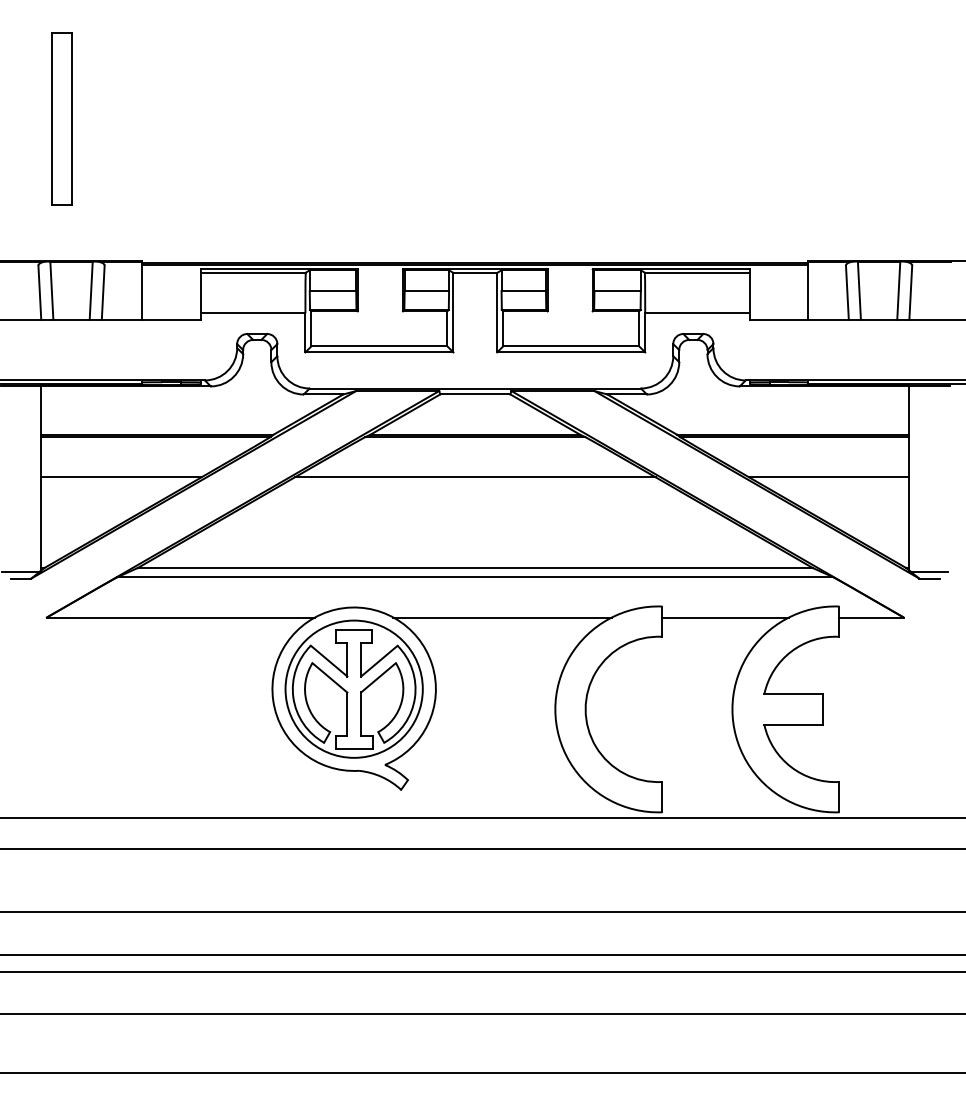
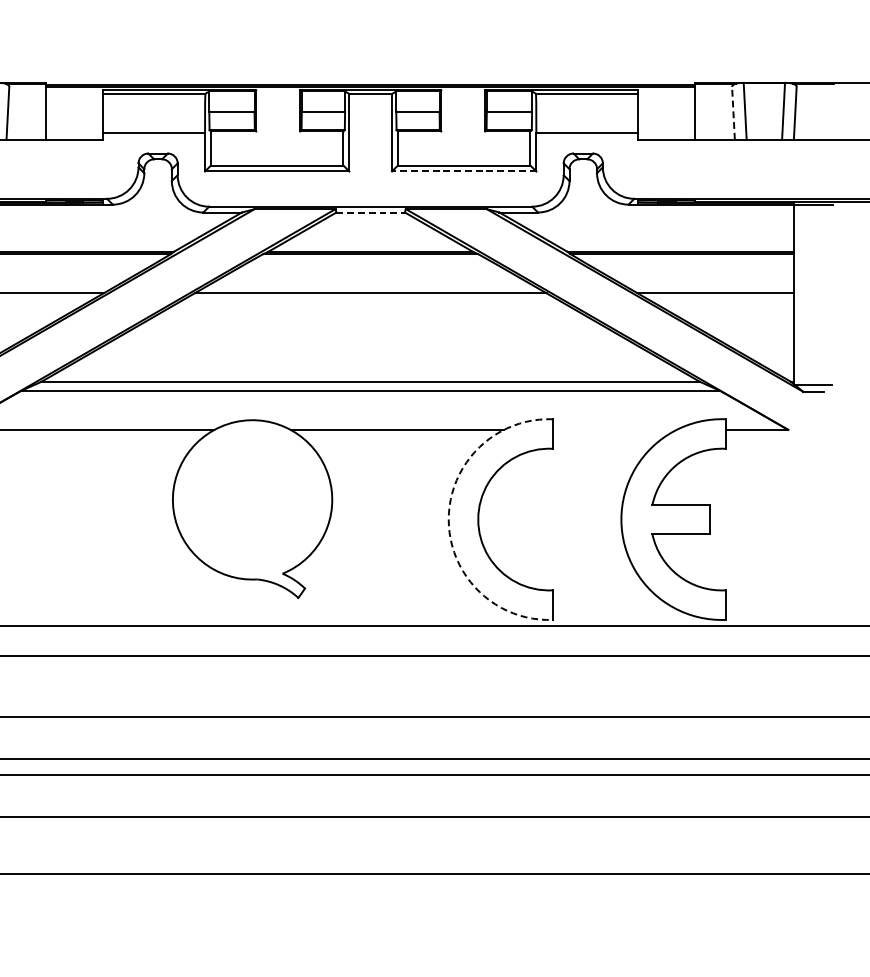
line: (847, 292) -> (733, 113), solid -> dashed
line: (570, 352) -> (463, 171), solid -> dashed
line: (475, 394) -> (370, 212), solid -> dashed
line: (725, 617) -> (614, 429), removed
part: (353, 688) -> (251, 499), removed
arc: (555, 709) -> (448, 519), solid -> dashed

